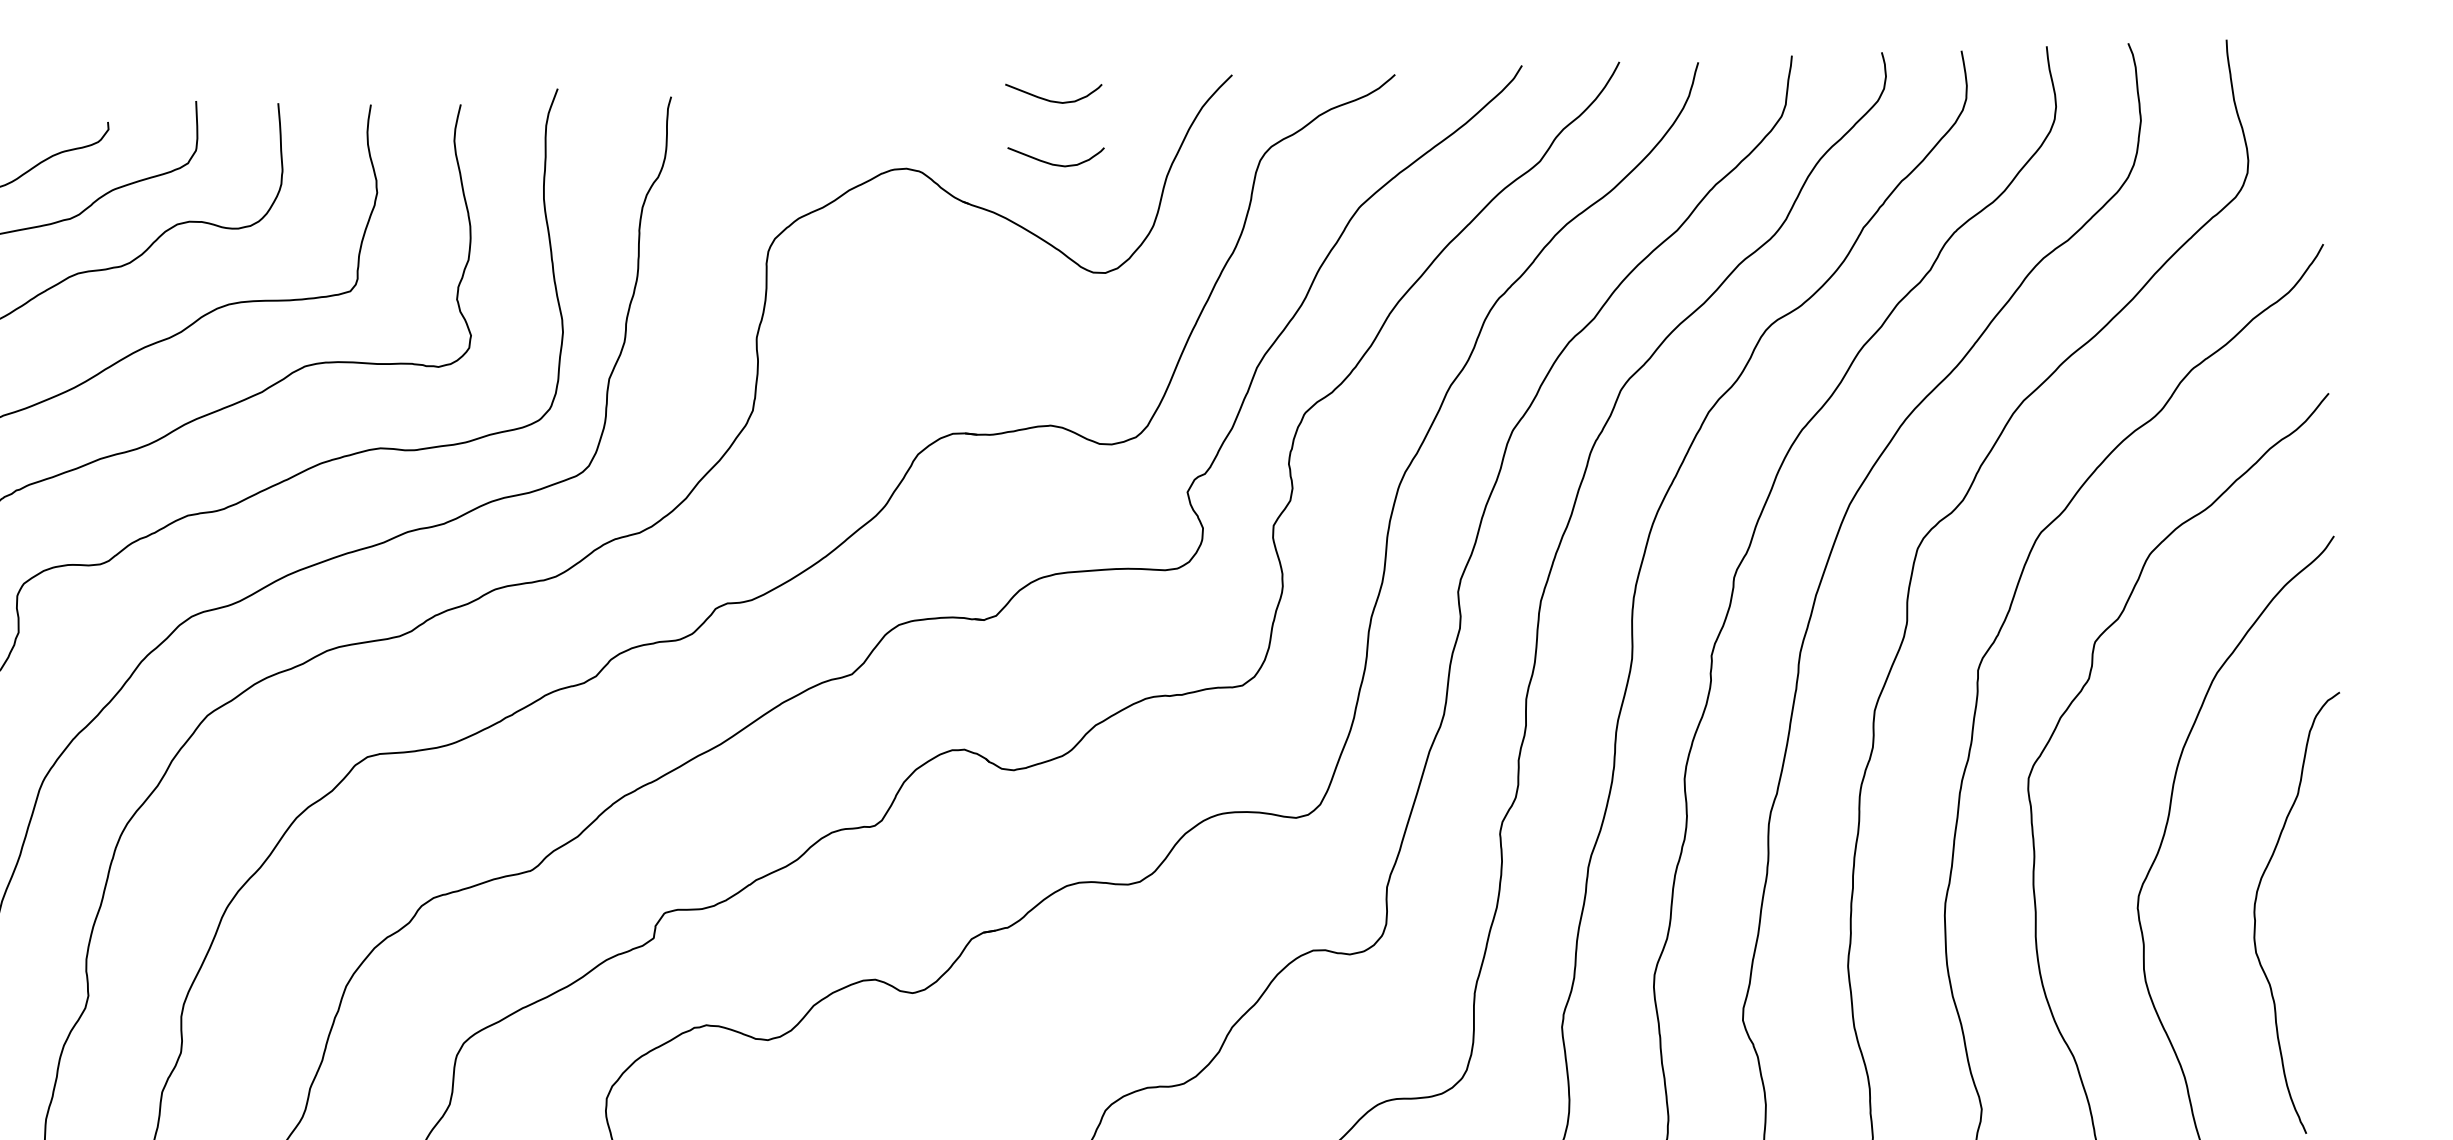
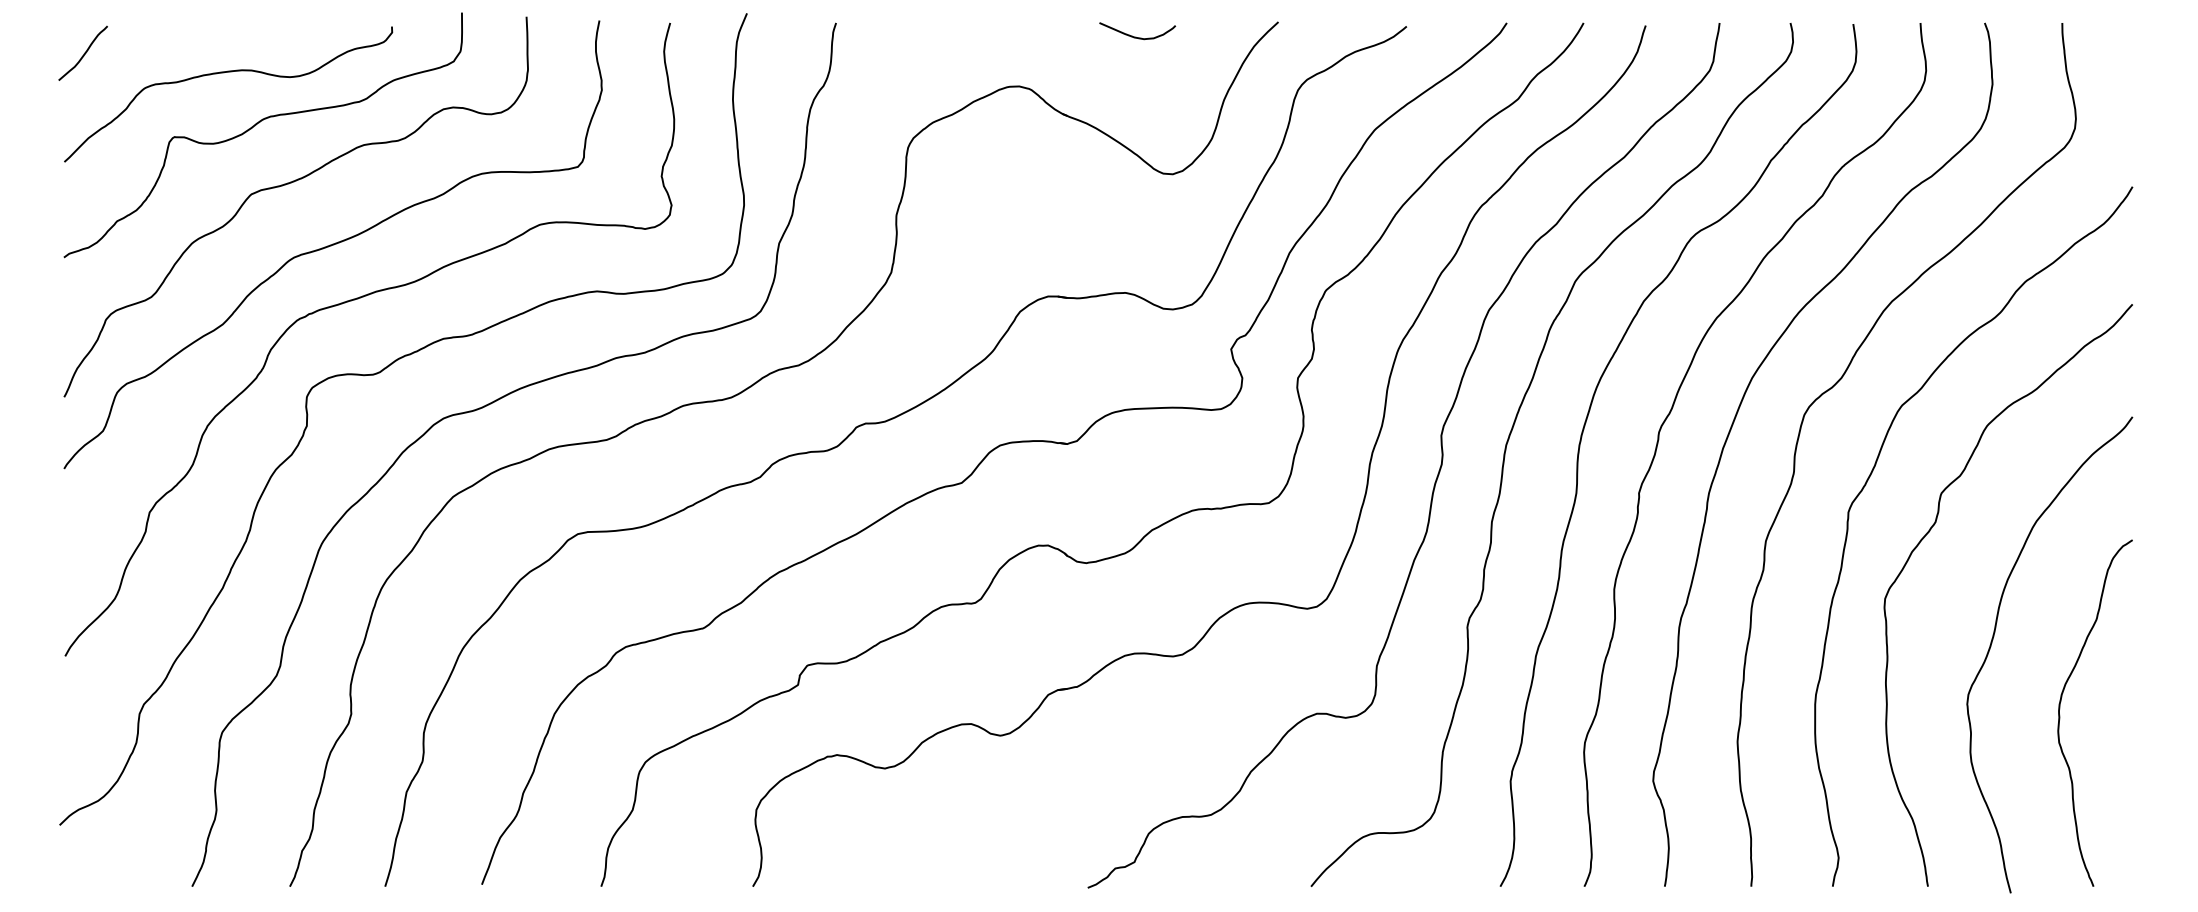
curve: (1055, 163) -> (1136, 86), removed

